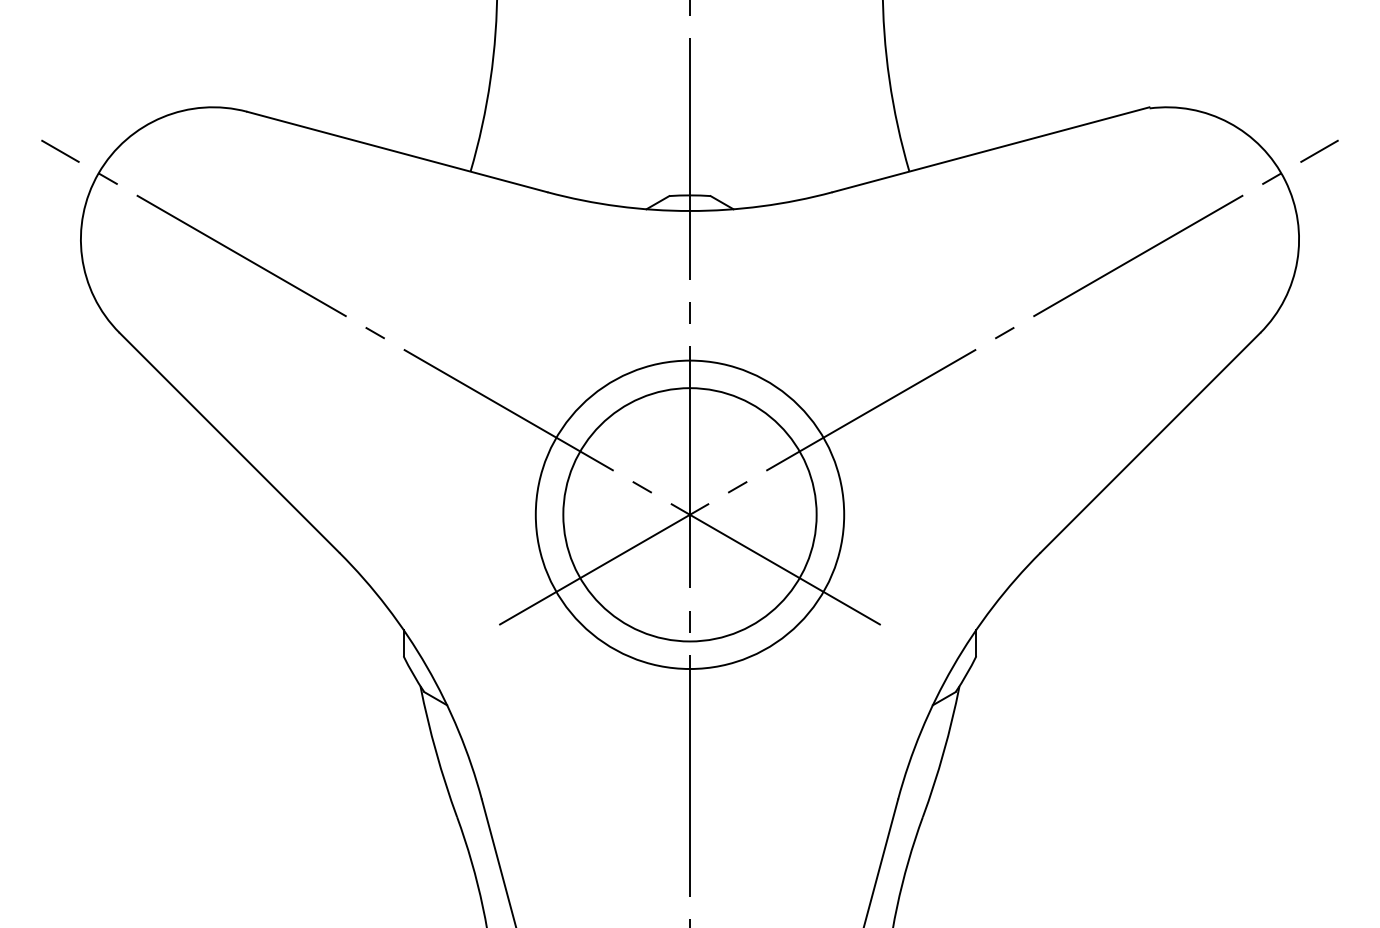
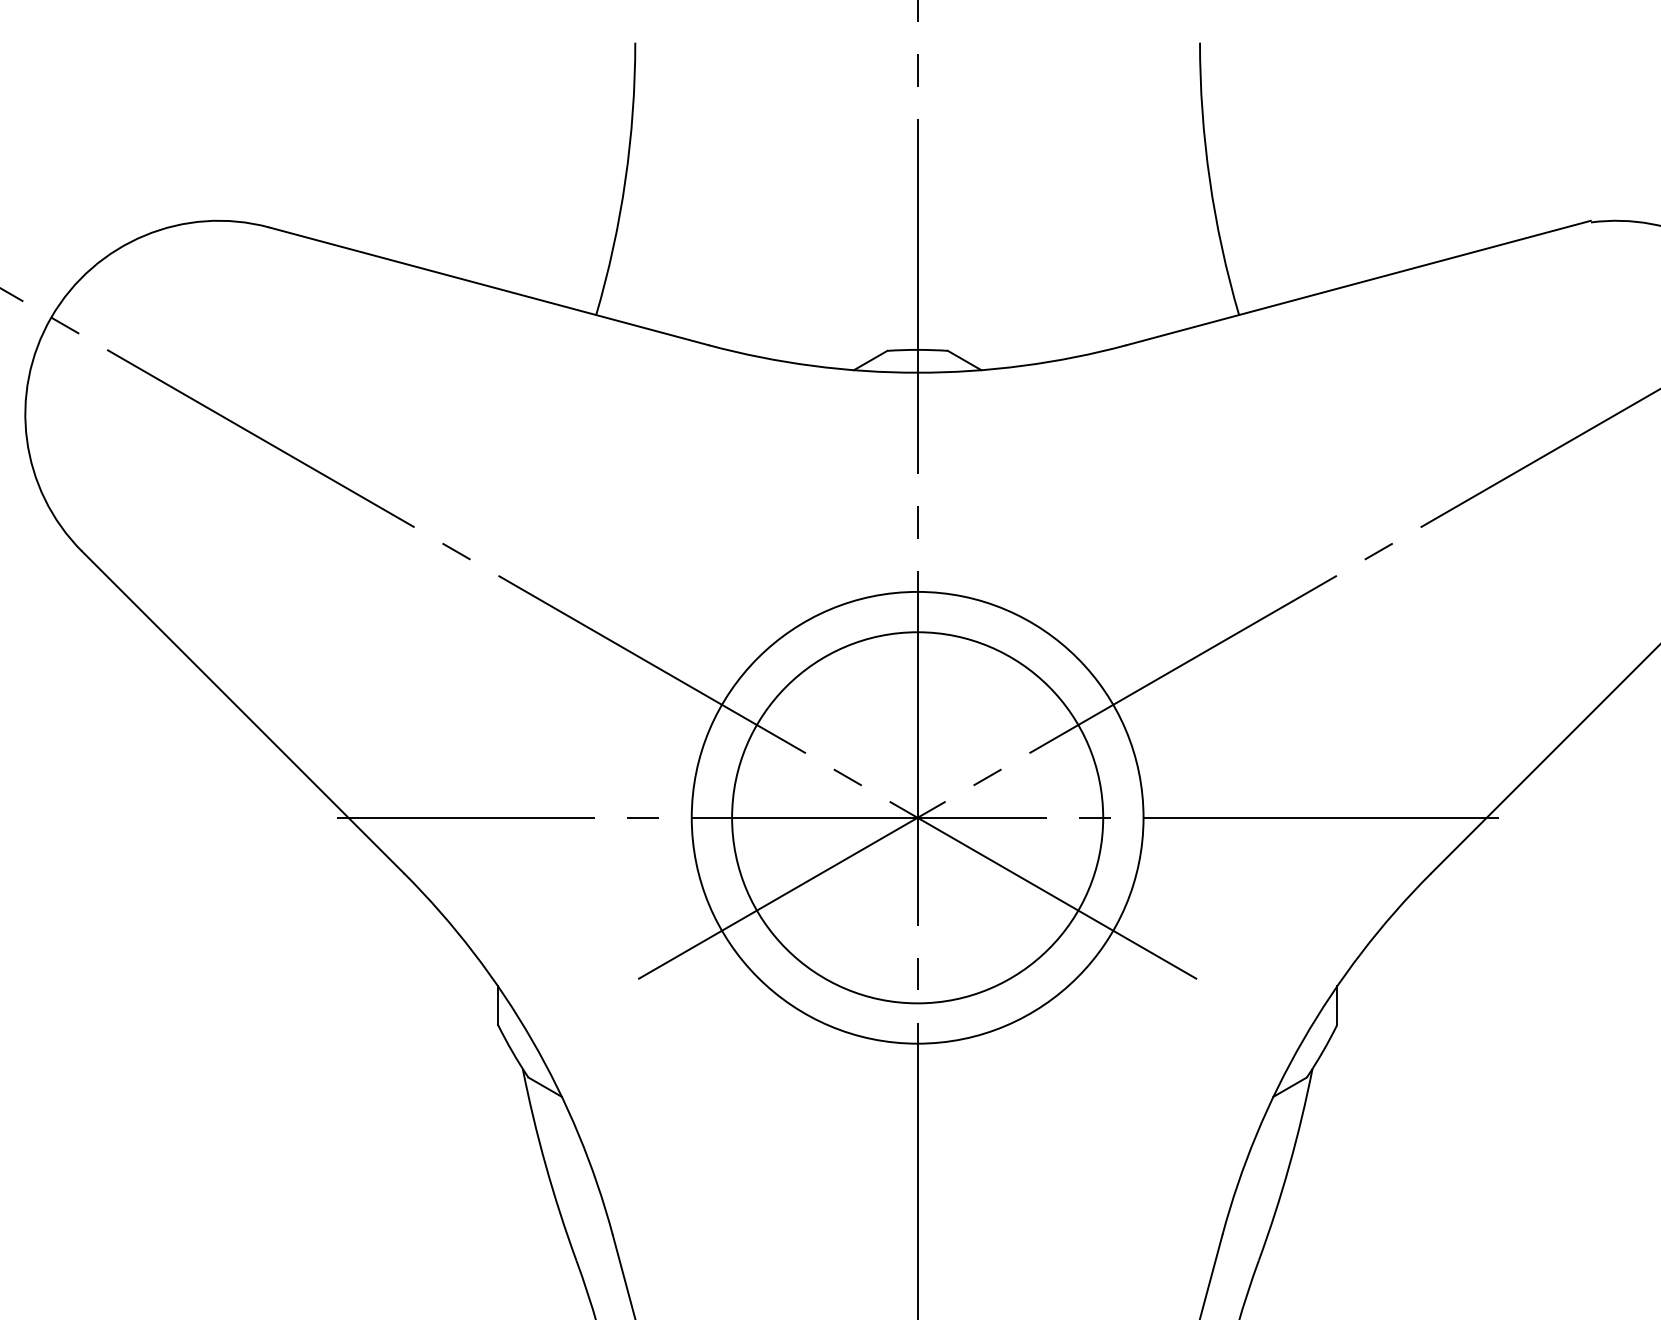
line: (689, 514) -> (916, 817), added

